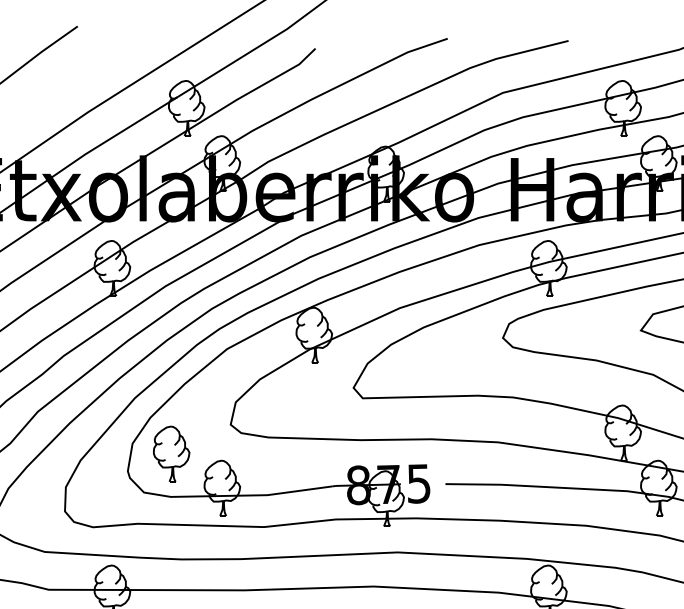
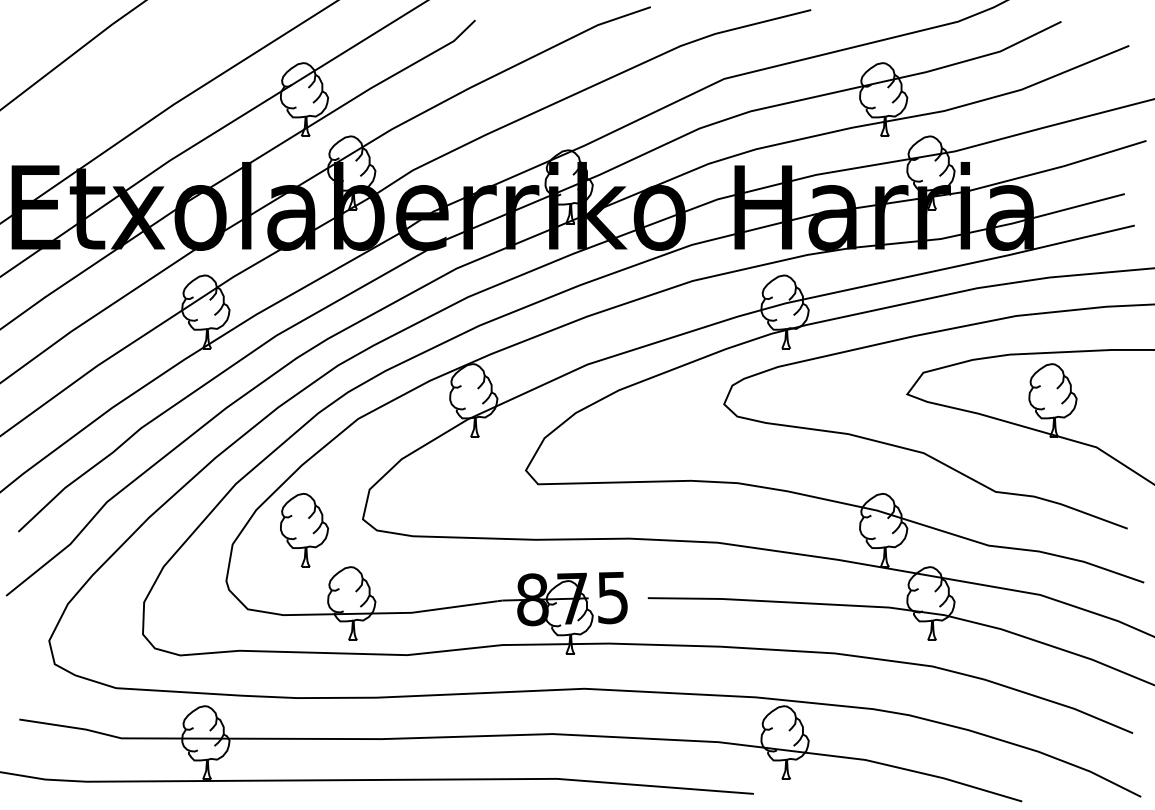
part: (171, 454) -> (304, 530), moved

